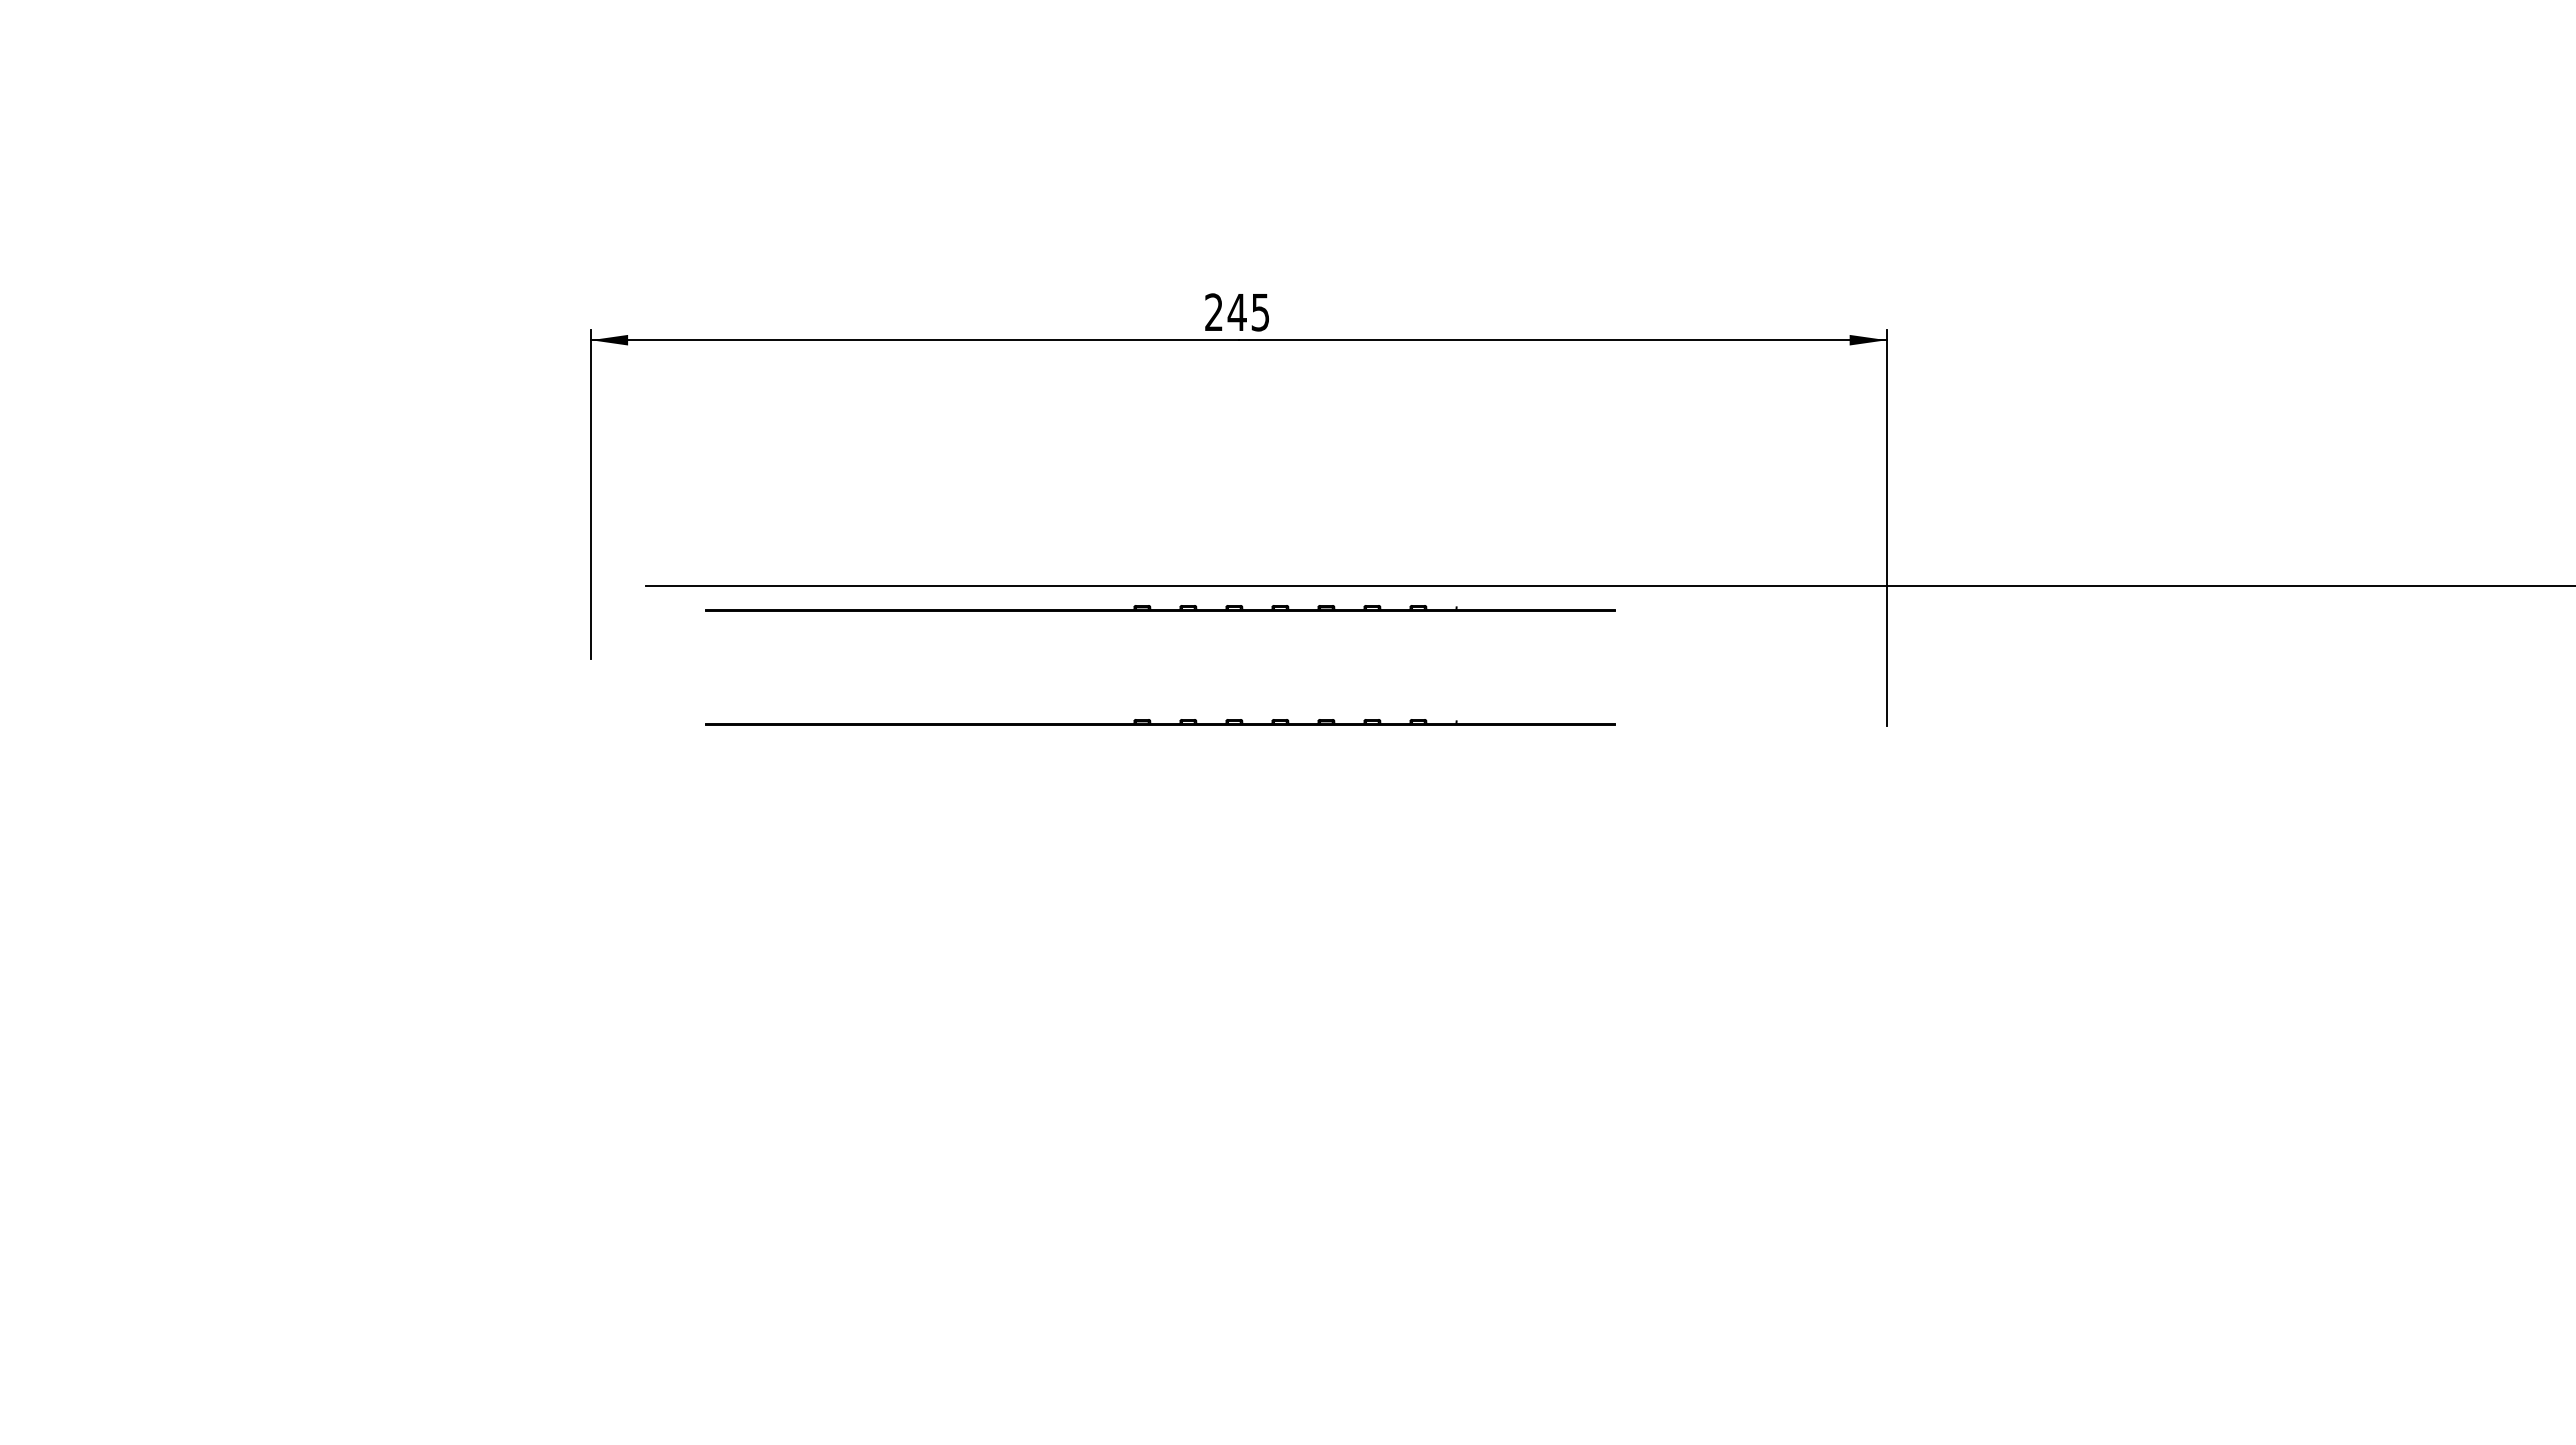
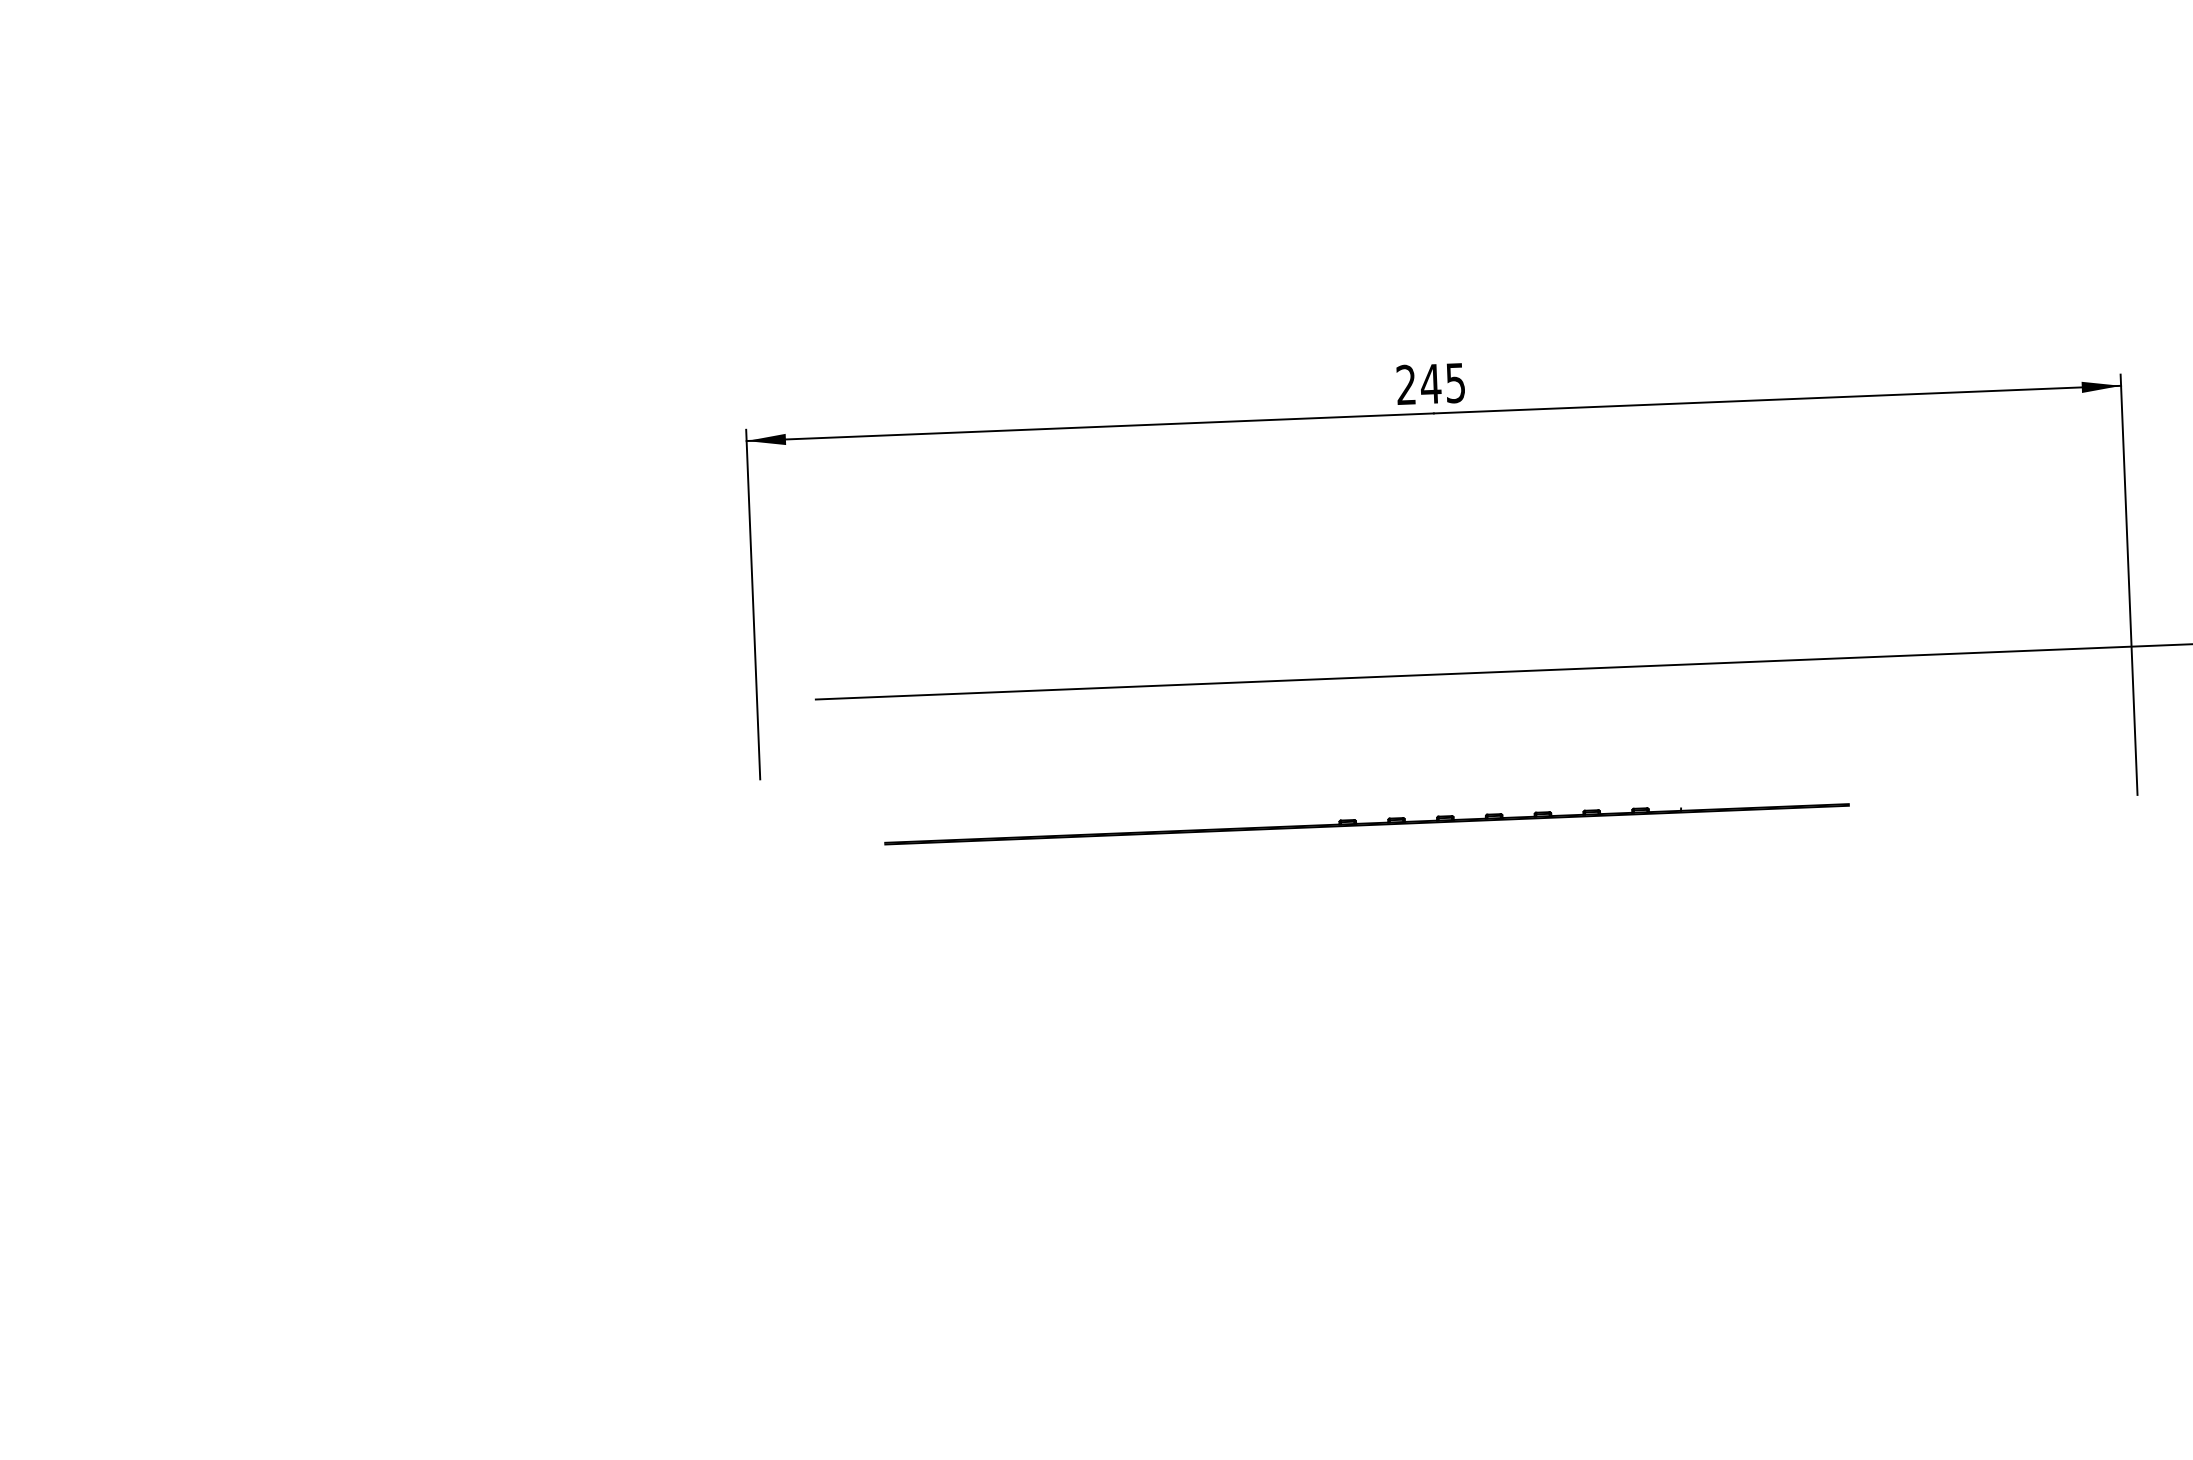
part: (1160, 608) -> (1362, 701), removed

